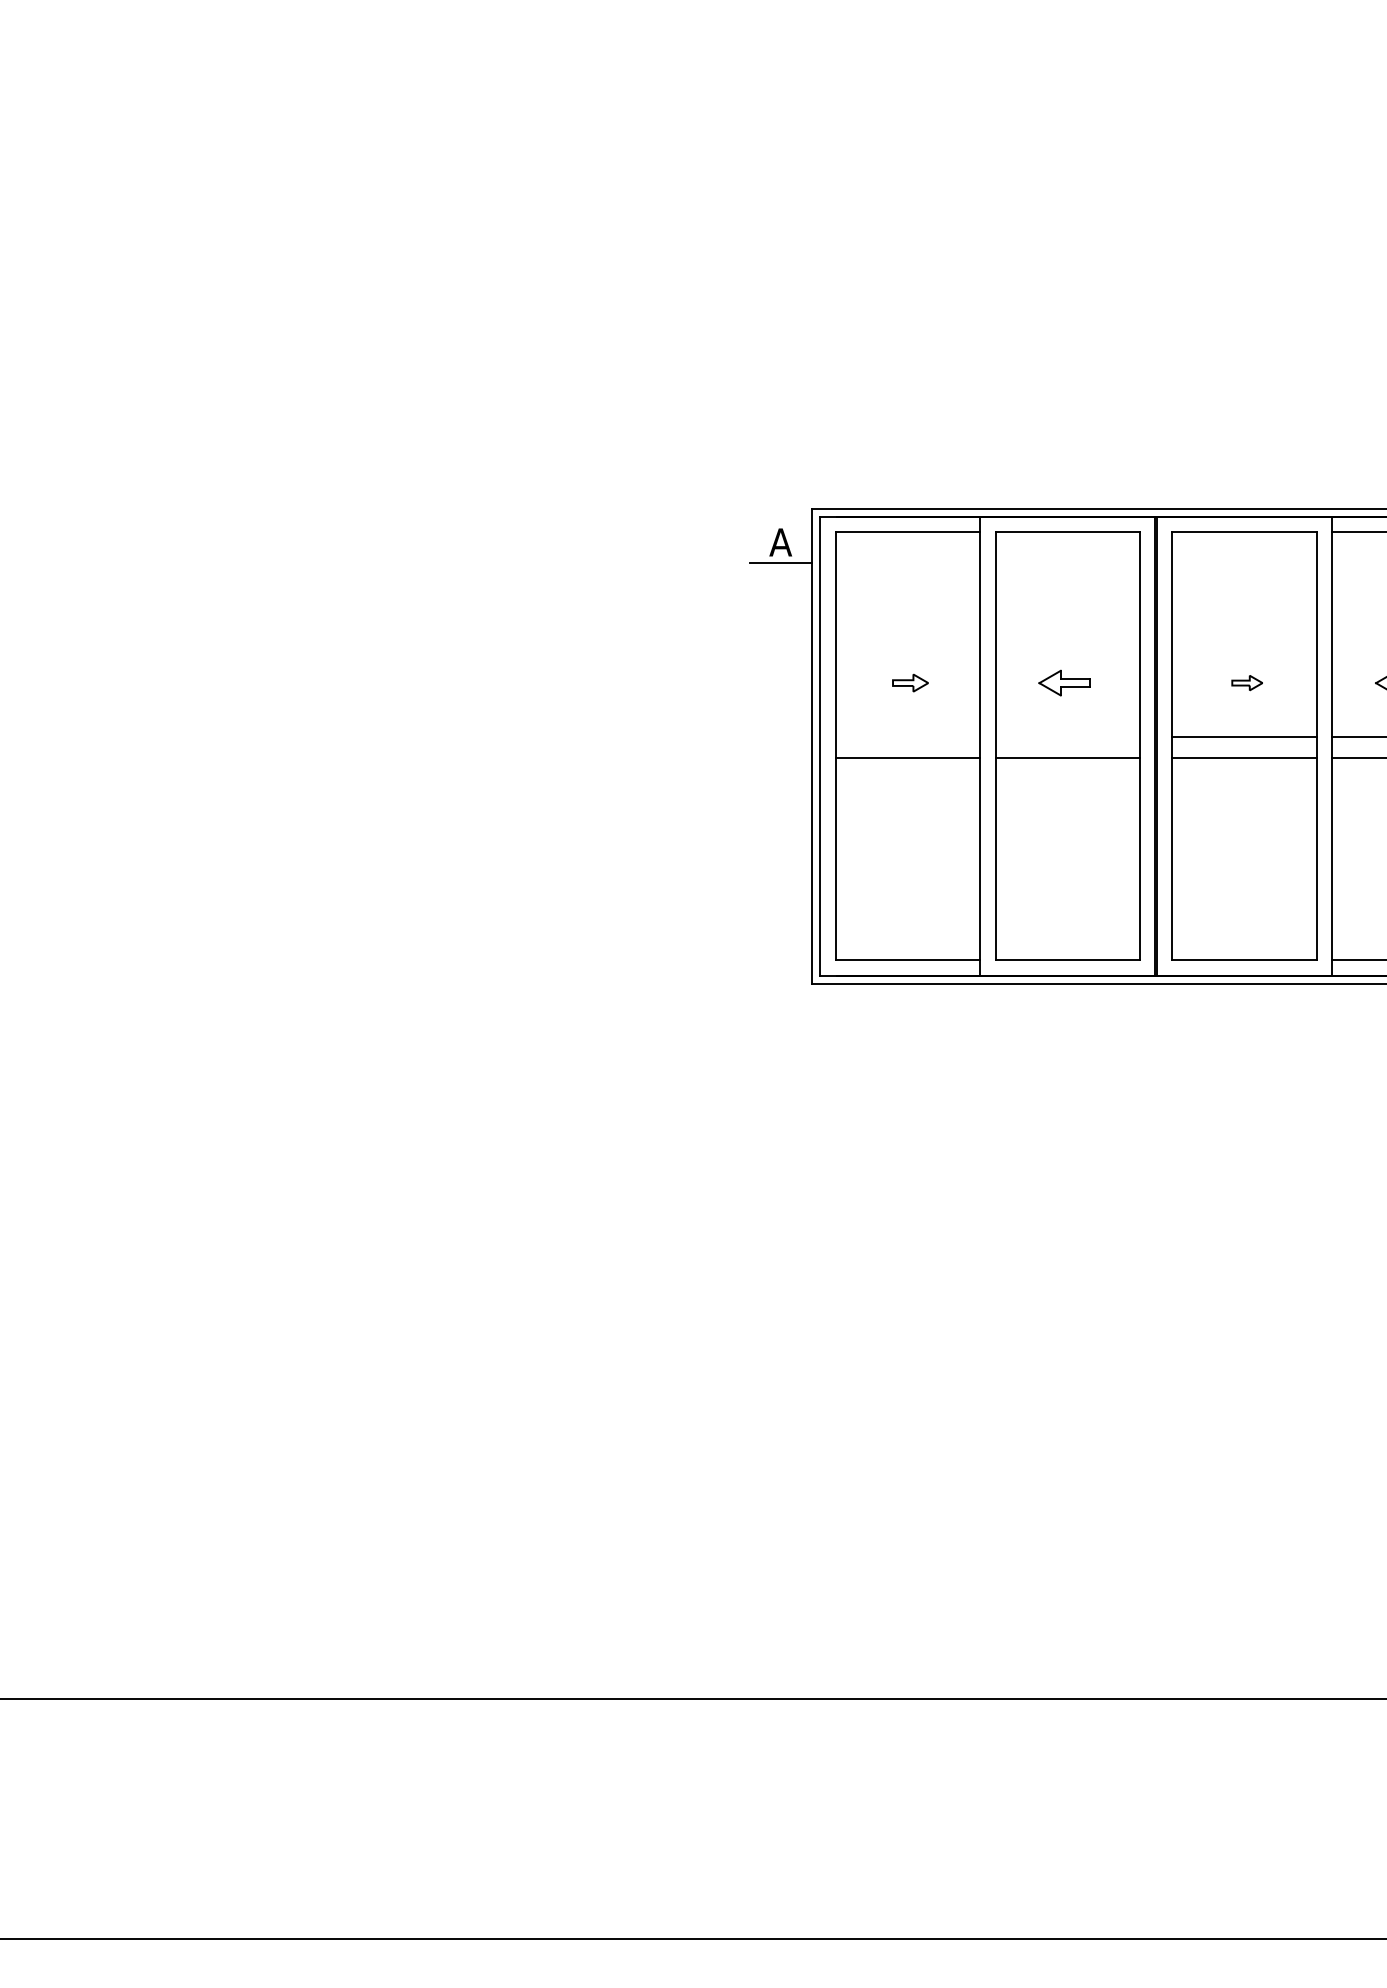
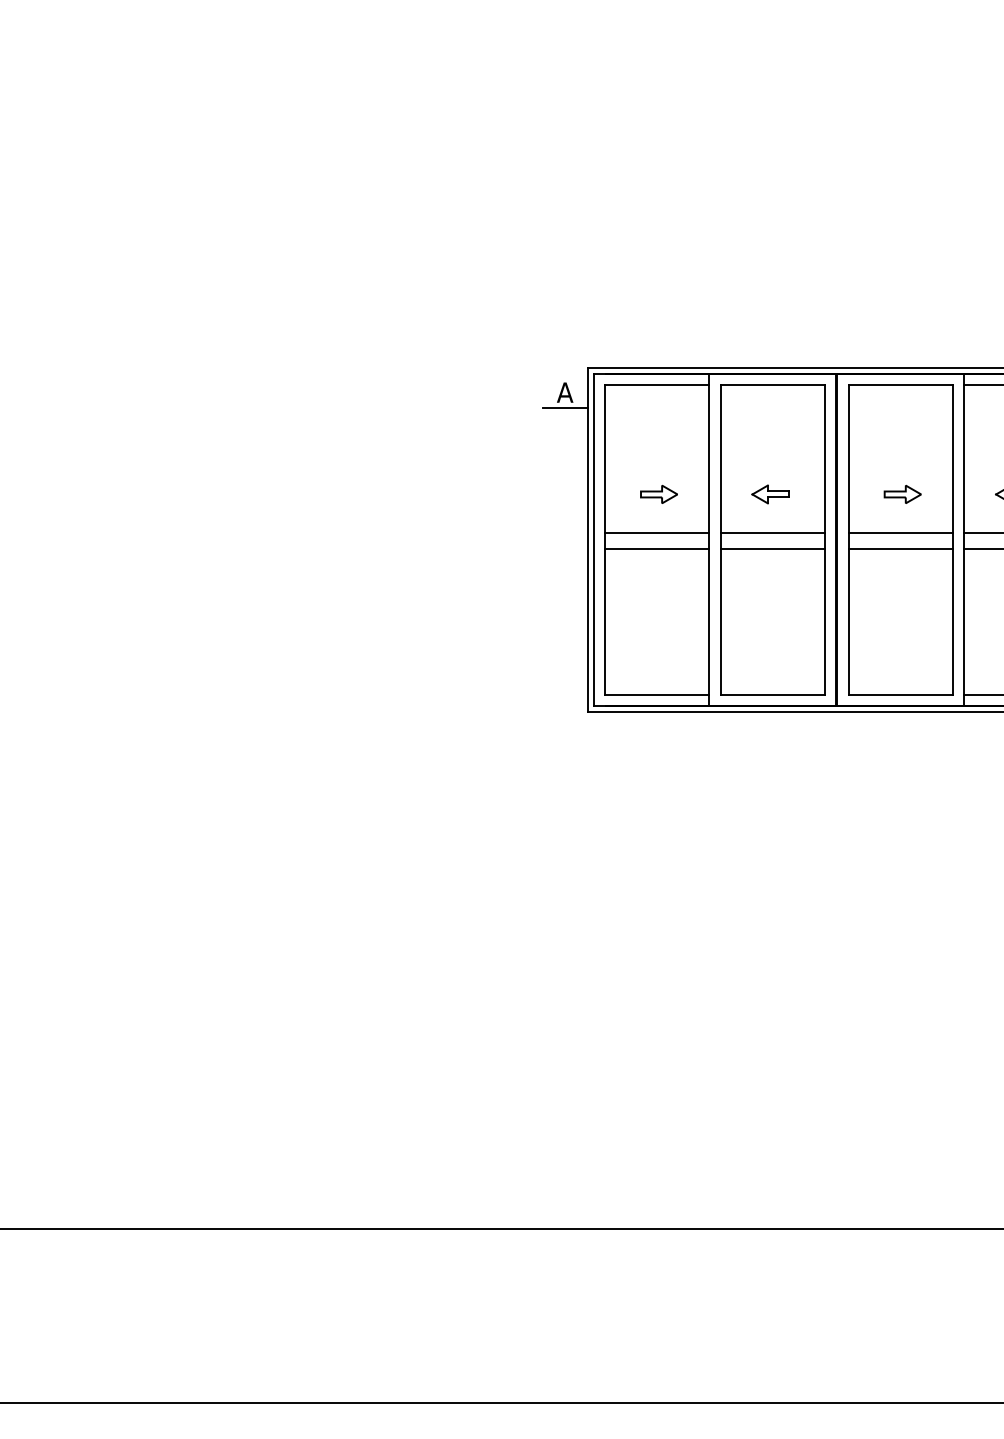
part: (910, 682) -> (659, 494), size x1.43
part: (1247, 682) -> (903, 494), size x1.67
line: (907, 736) -> (656, 533), added
line: (1067, 736) -> (772, 533), added

